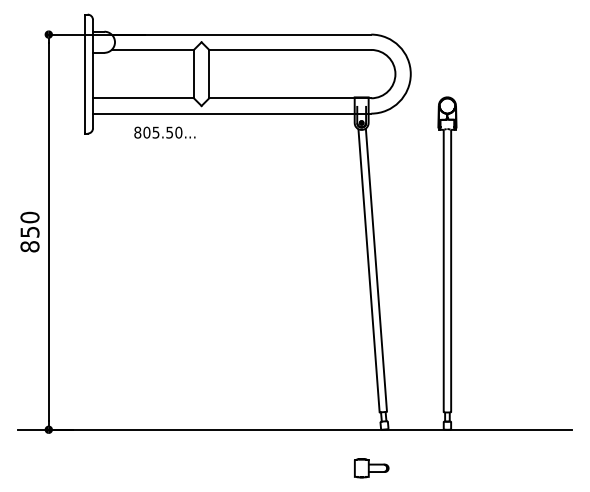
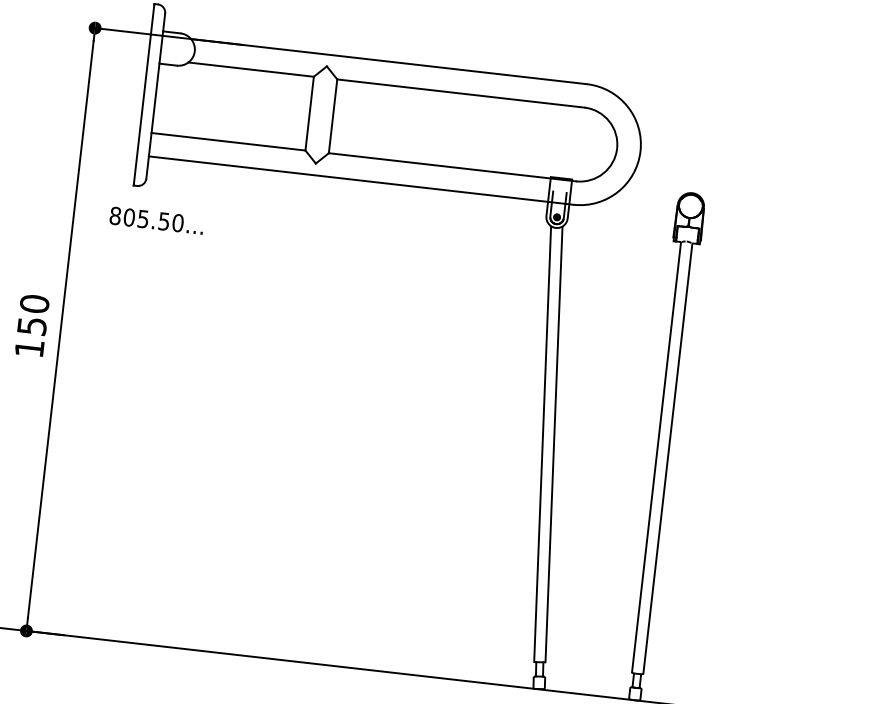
text: (164, 132) -> (156, 220), moved
text: (29, 246) -> (28, 348), 850 -> 150

